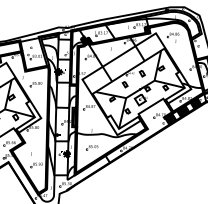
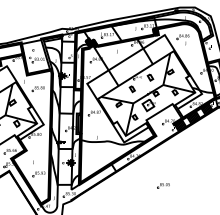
part: (92, 147) -> (163, 185), moved

